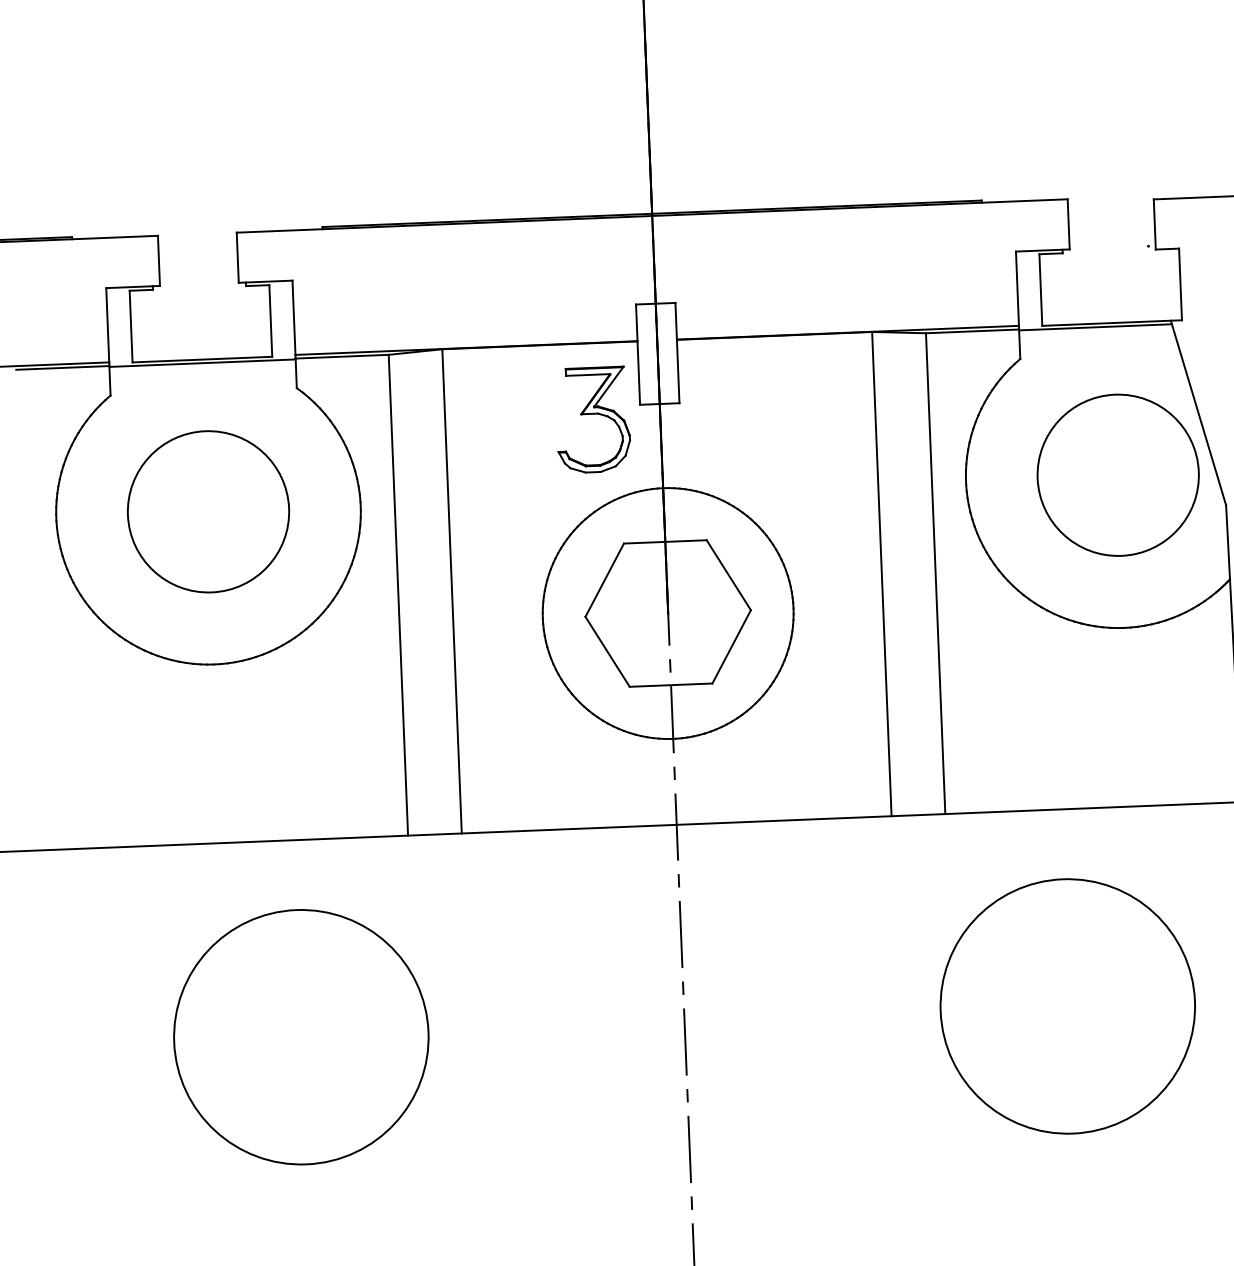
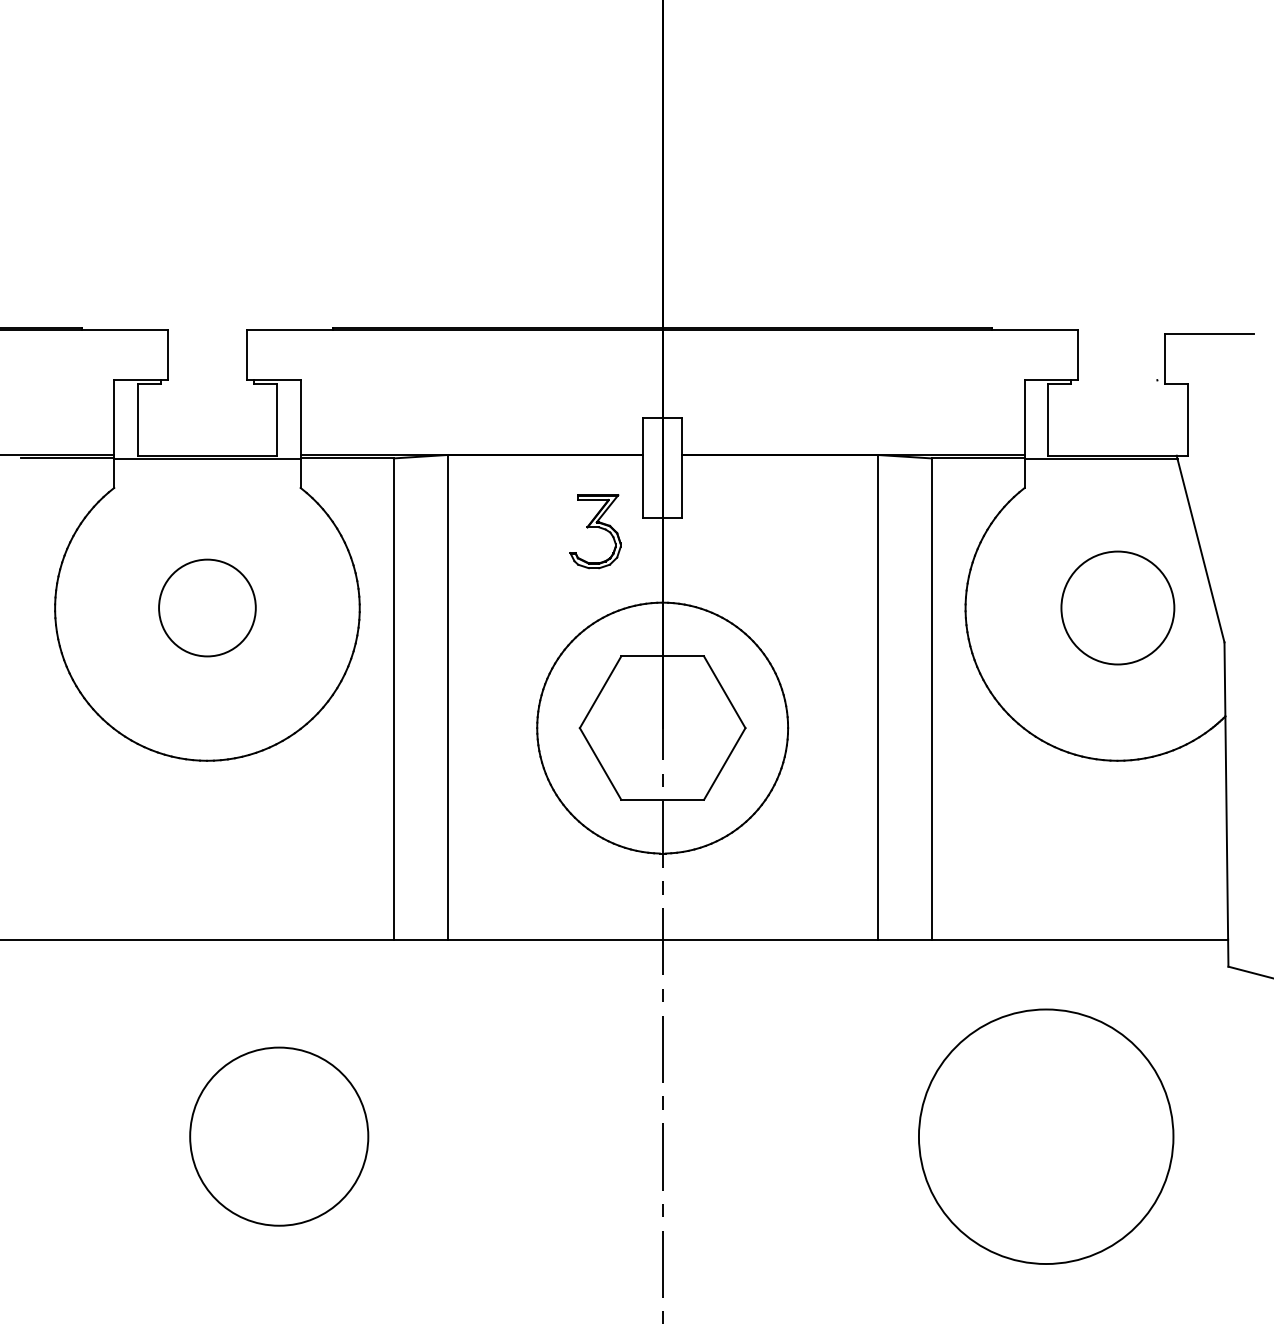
part: (593, 419) -> (595, 531), size x0.7
circle: (1117, 474) -> (1117, 607), size x0.7
circle: (208, 511) -> (207, 607), size x0.6
circle: (301, 1036) -> (279, 1136), size x0.7

